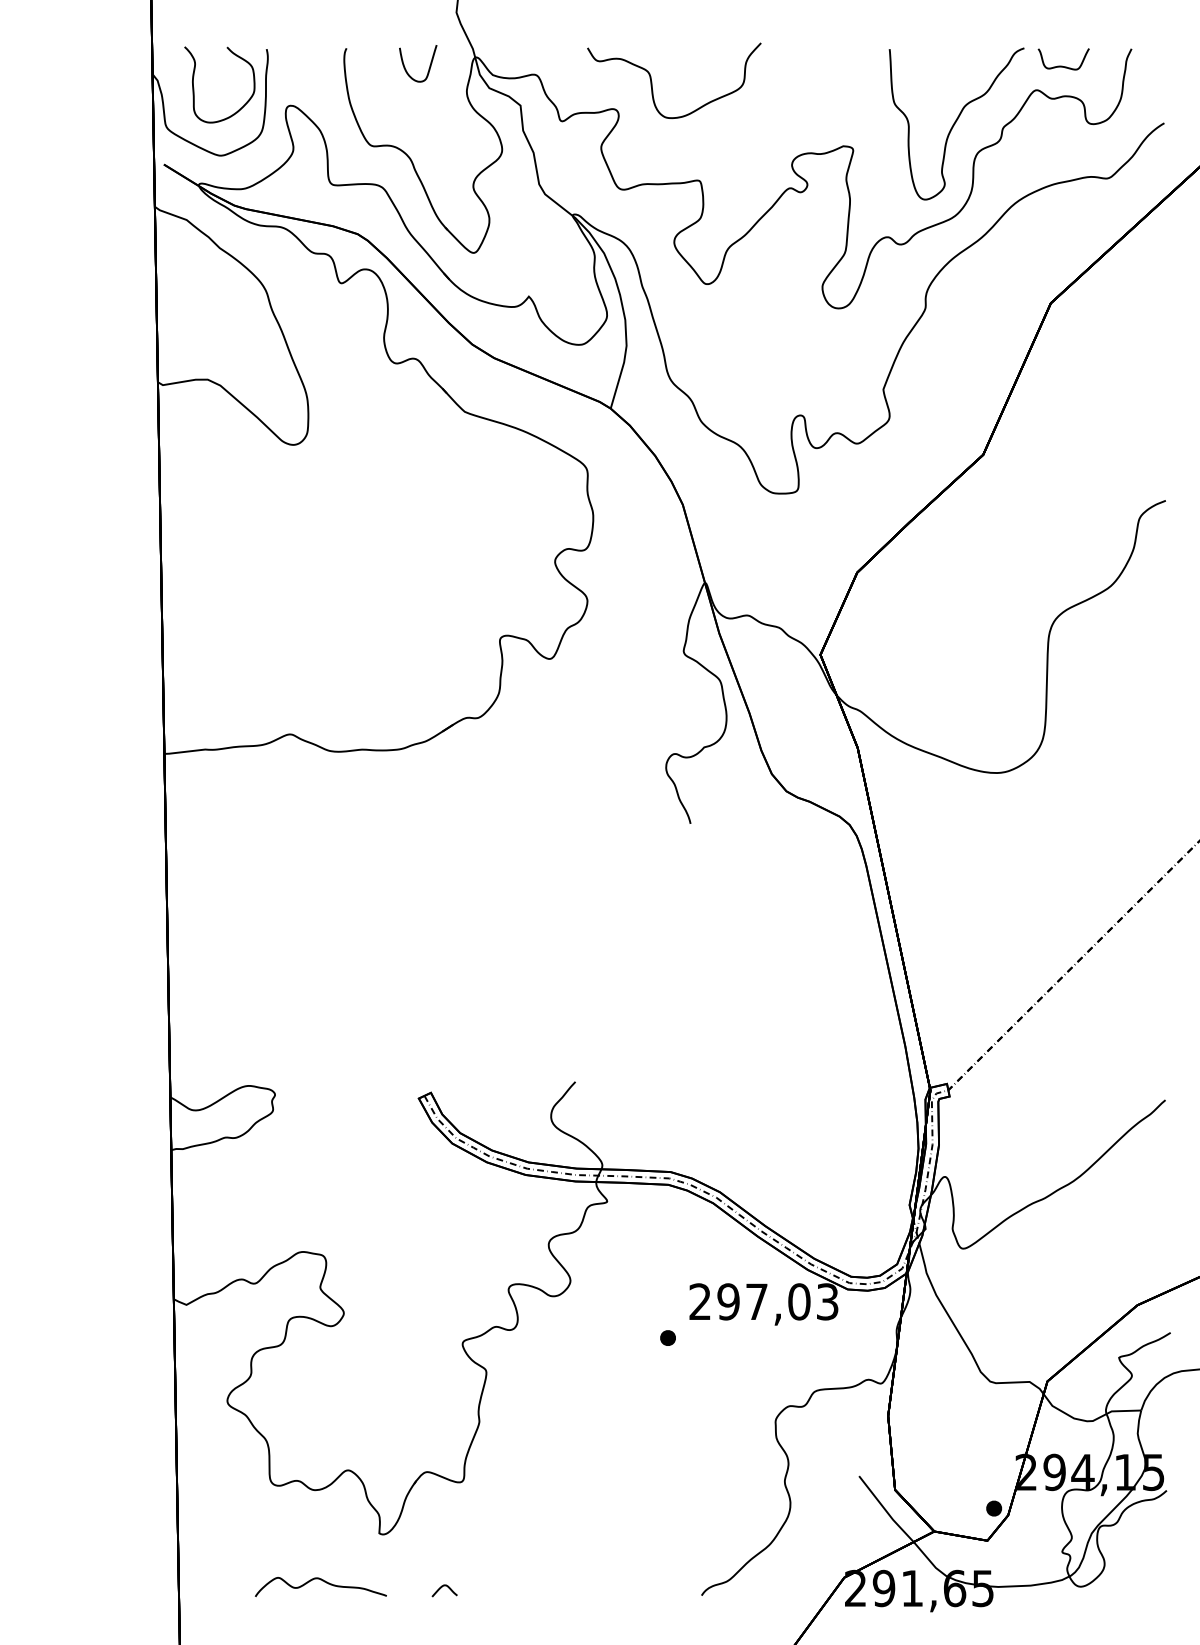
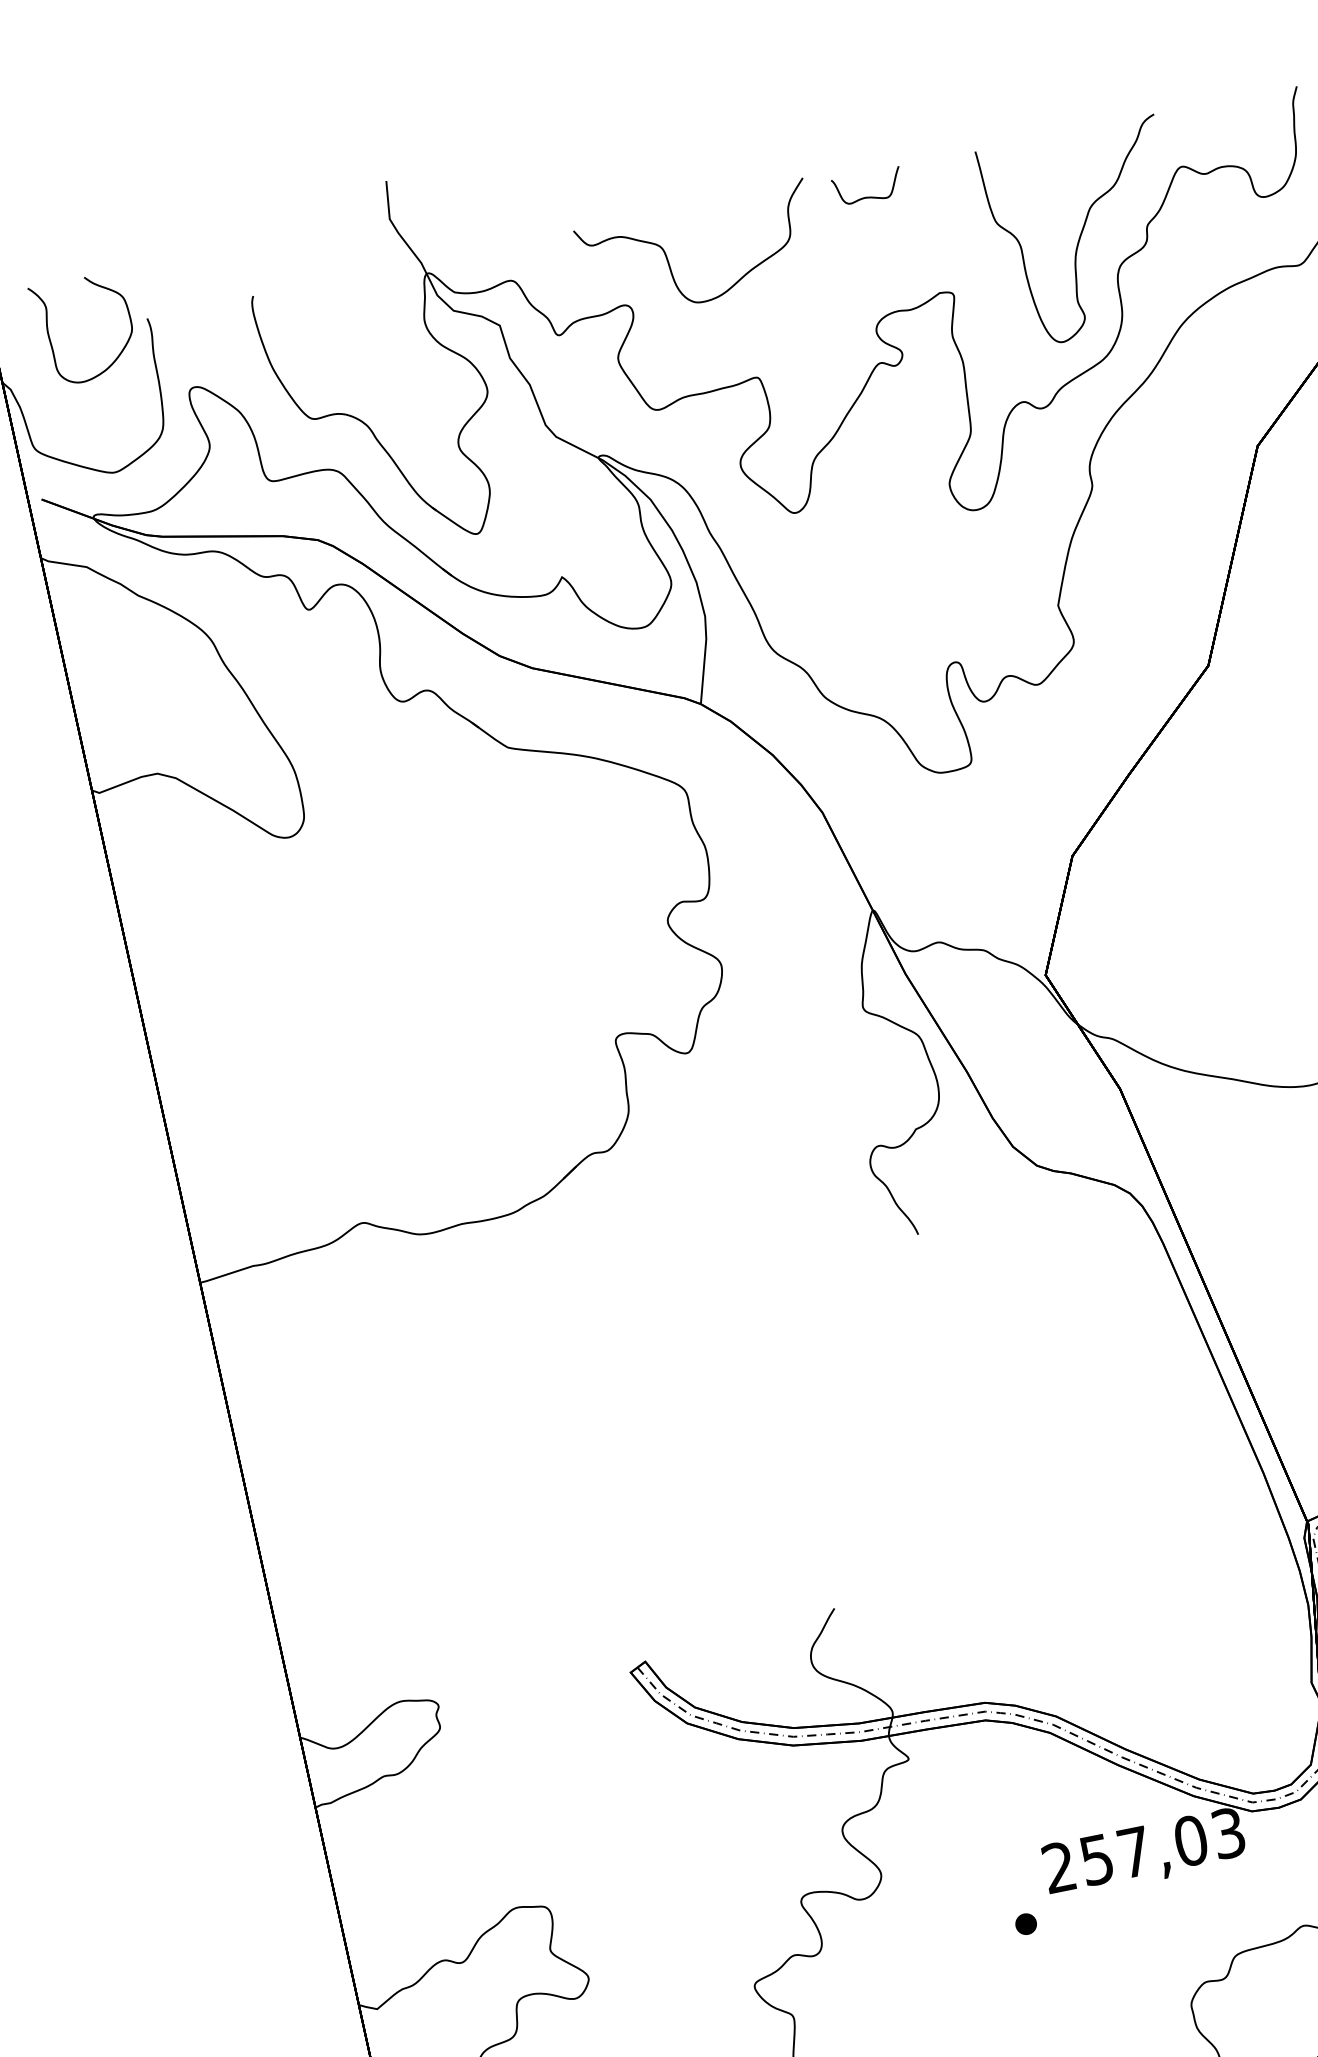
curve: (429, 65) -> (368, 296), removed
curve: (1062, 65) -> (867, 195), moved
curve: (194, 87) -> (51, 339), moved
text: (728, 1301) -> (1096, 1859), 297,03 -> 257,03

